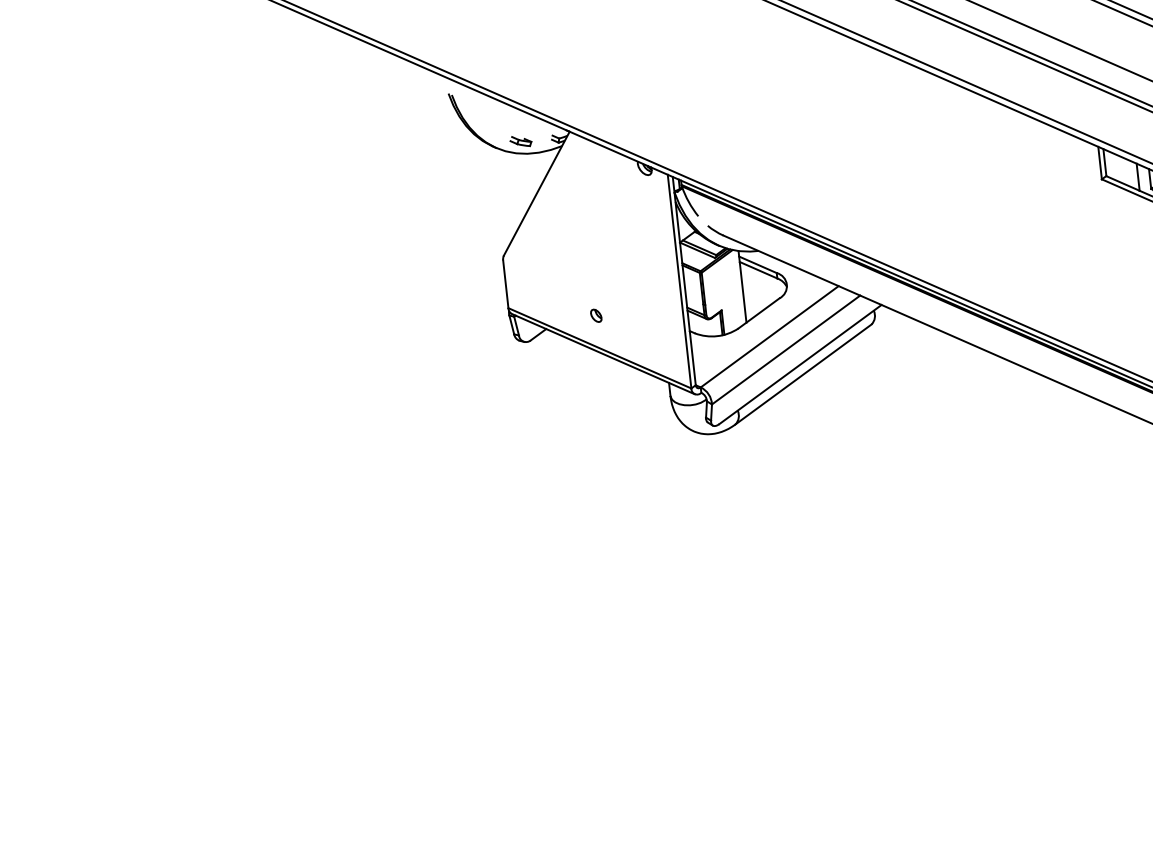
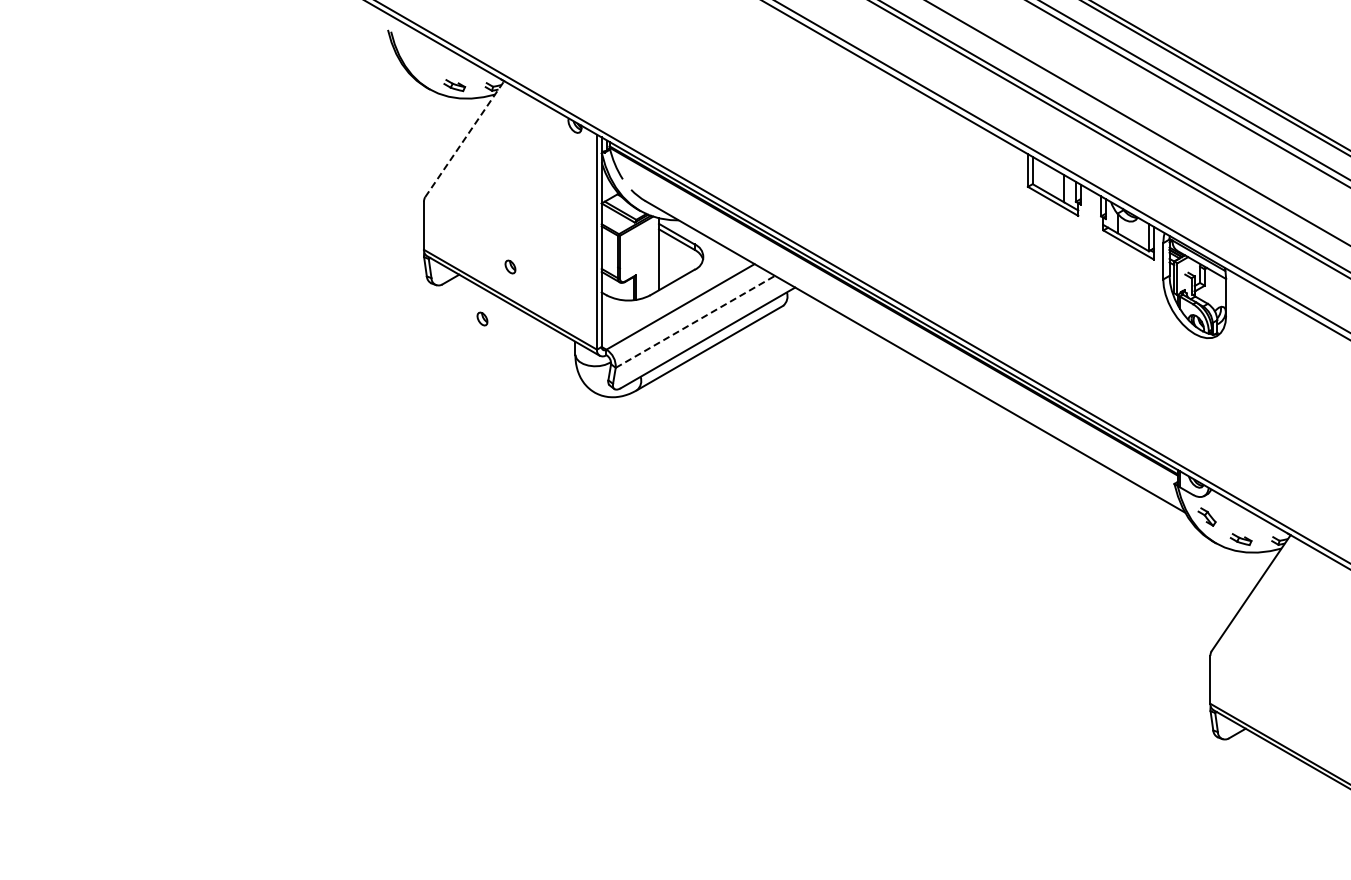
line: (537, 192) -> (465, 138), solid -> dashed
line: (786, 349) -> (695, 321), solid -> dashed
part: (574, 370) -> (482, 318), added

